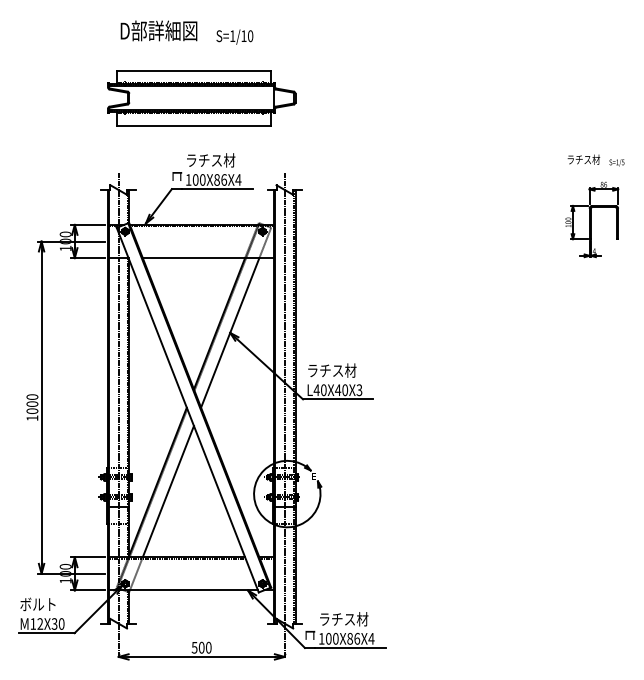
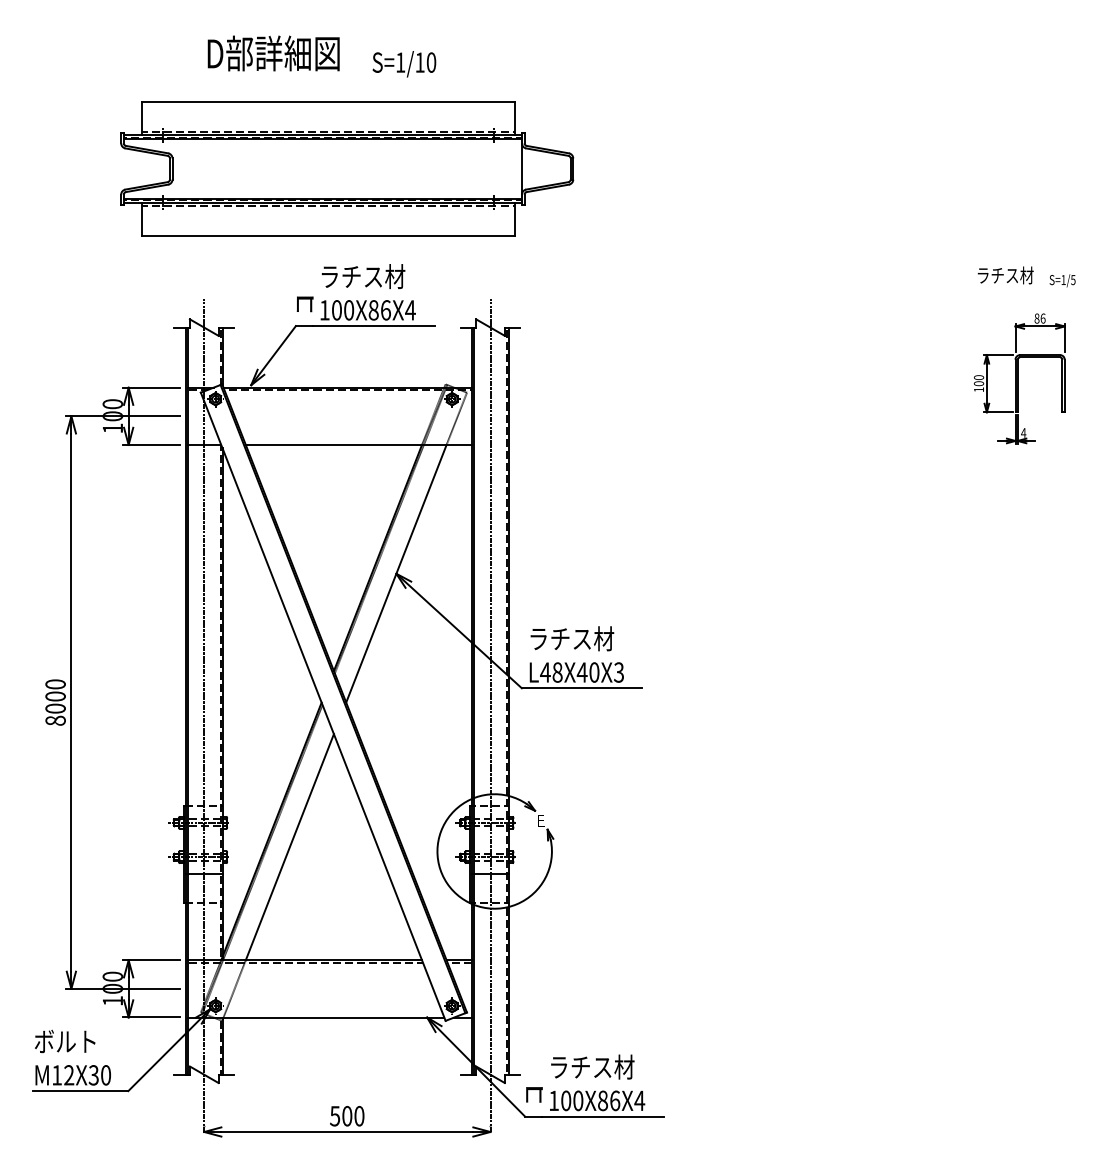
part: (201, 98) -> (346, 169), size x1.4
text: (323, 390) -> (557, 673), L40X40X3 -> L48X40X3
text: (32, 418) -> (55, 721), 1000 -> 8000

